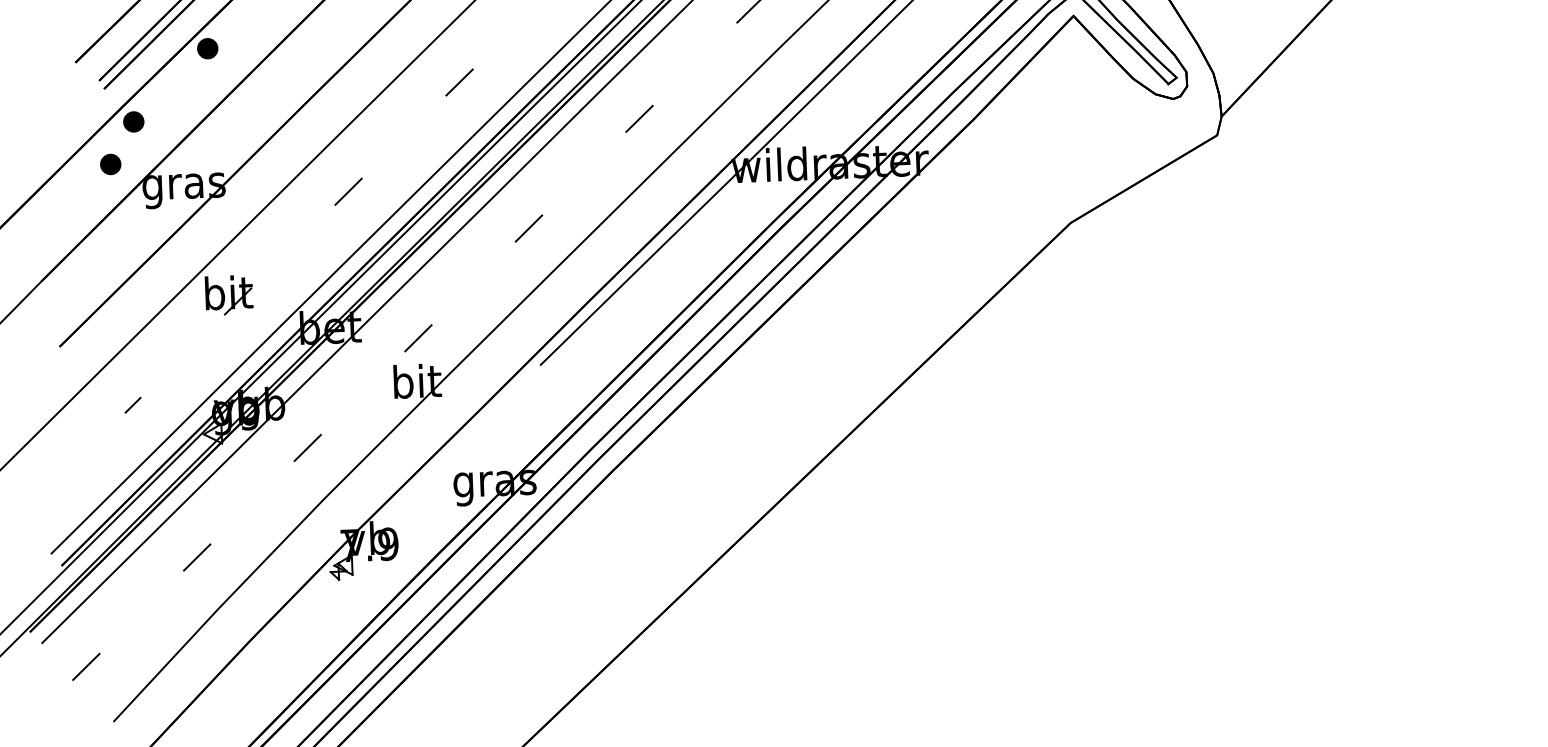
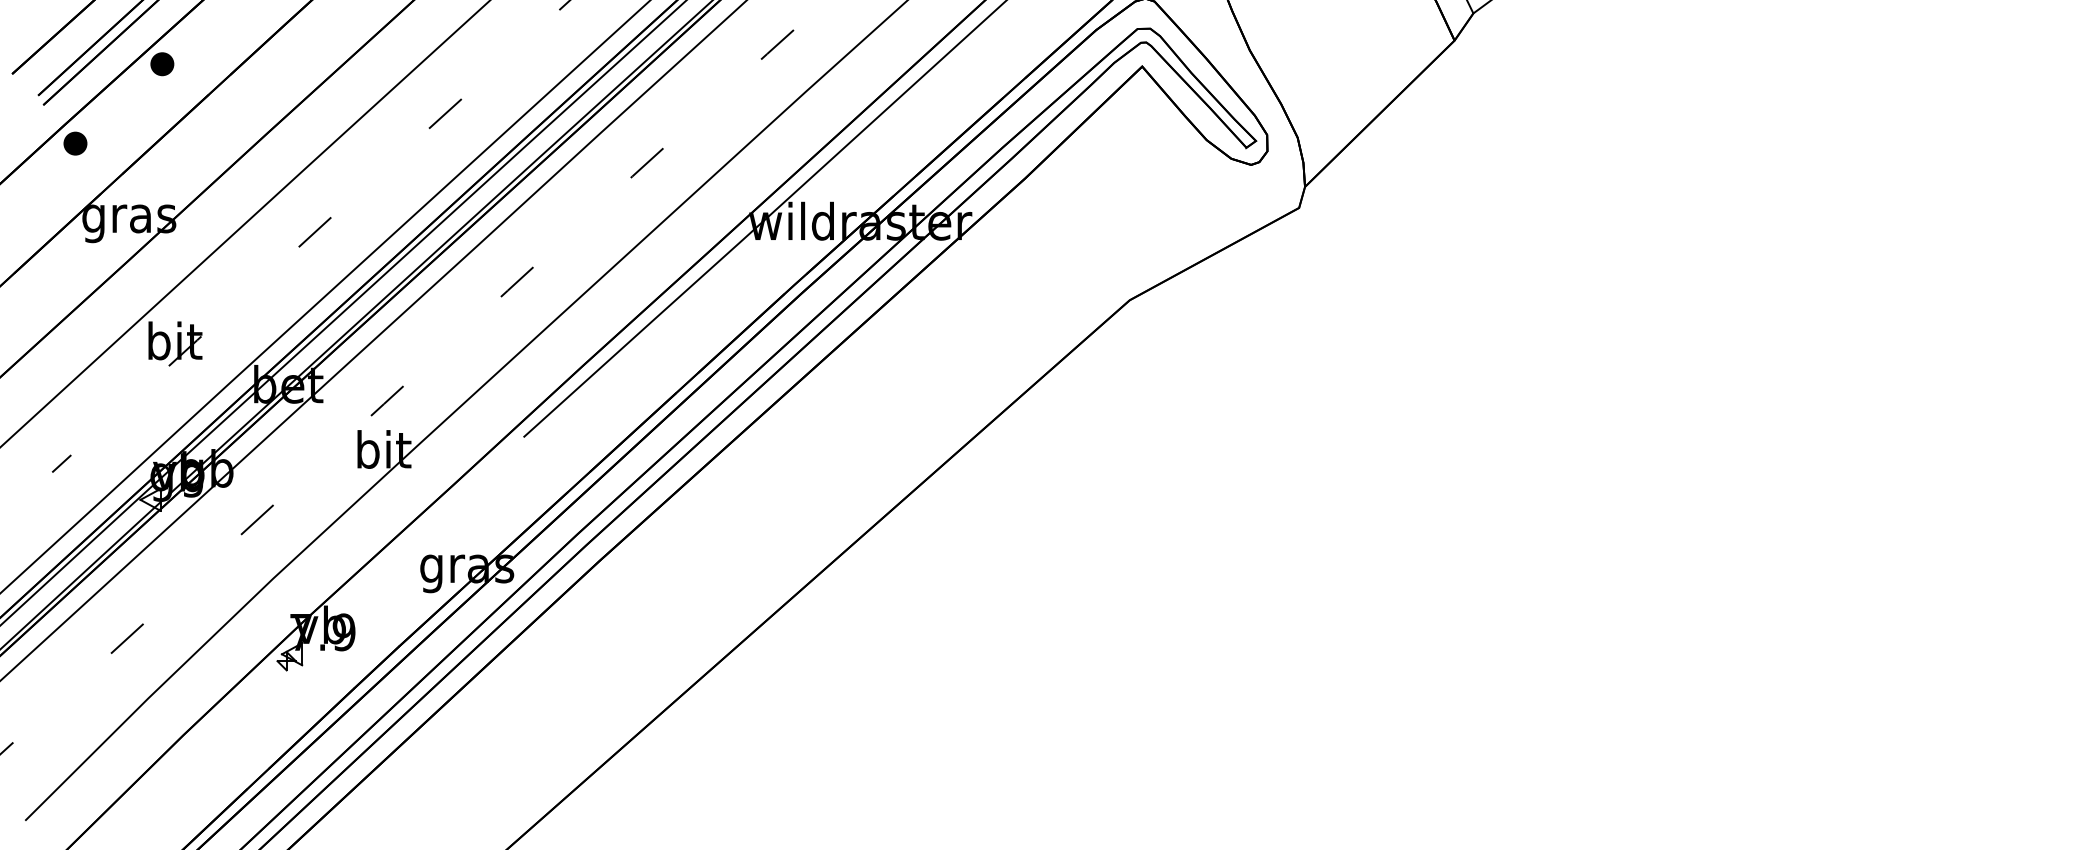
part: (110, 164) -> (47, 190), removed

